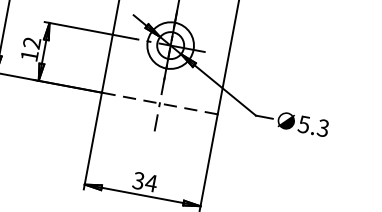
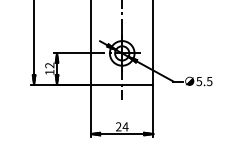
line: (158, 103) -> (121, 84), dashed -> solid
text: (323, 126) -> (209, 80), 5.3 -> 5.5
text: (137, 181) -> (118, 127), 34 -> 24

